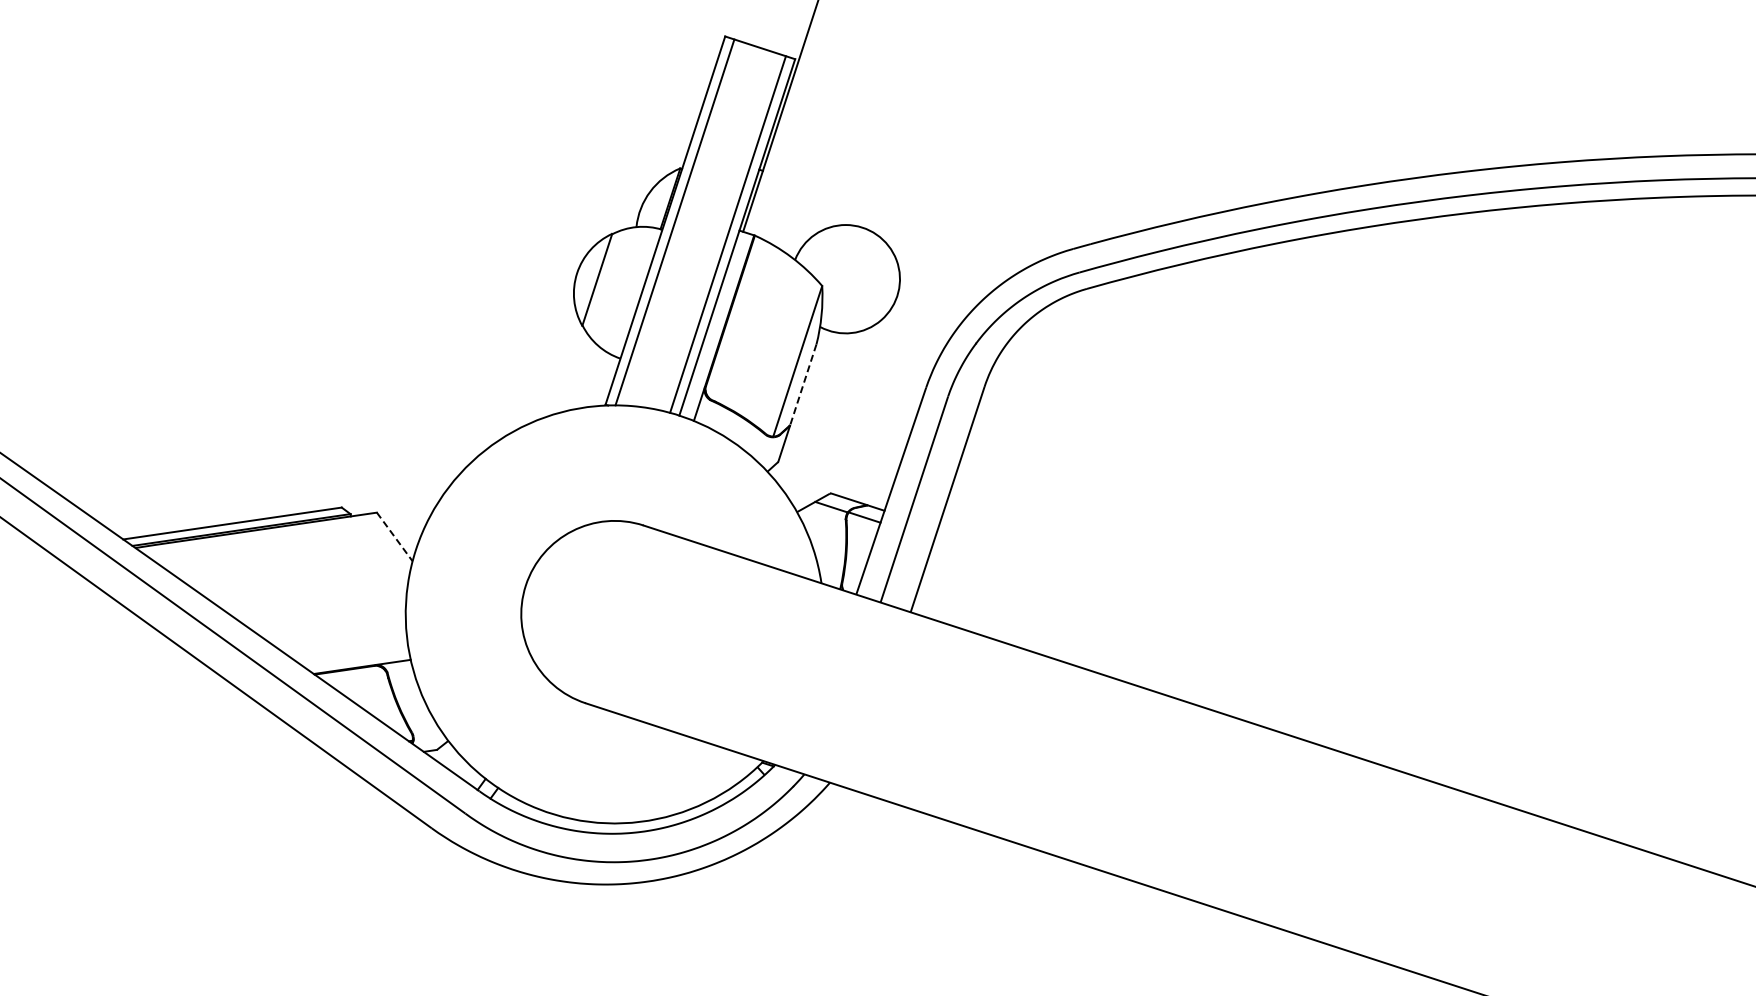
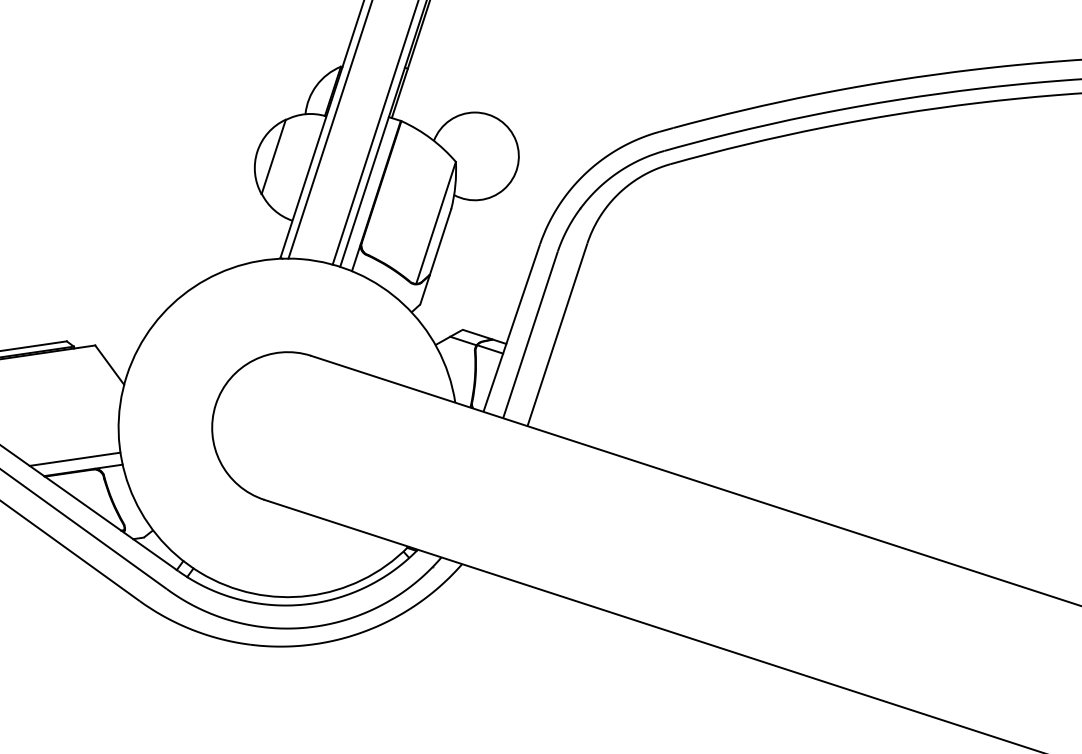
line: (803, 385) -> (440, 242), dashed -> solid
line: (395, 537) -> (110, 365), dashed -> solid
line: (351, 653) -> (74, 459), added

